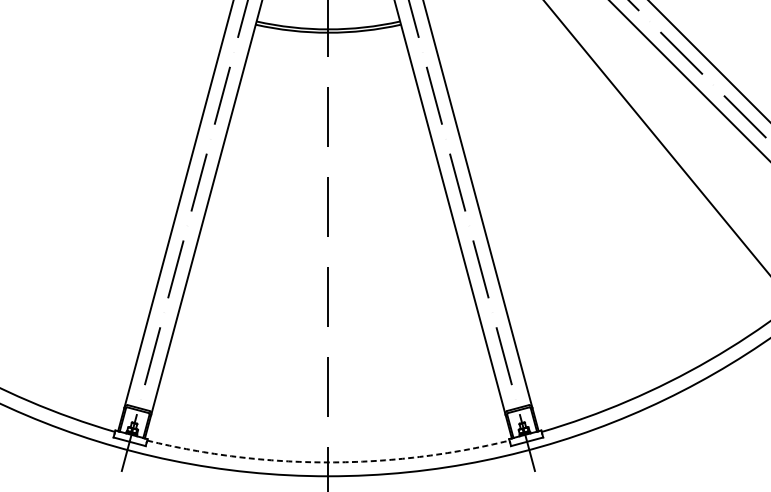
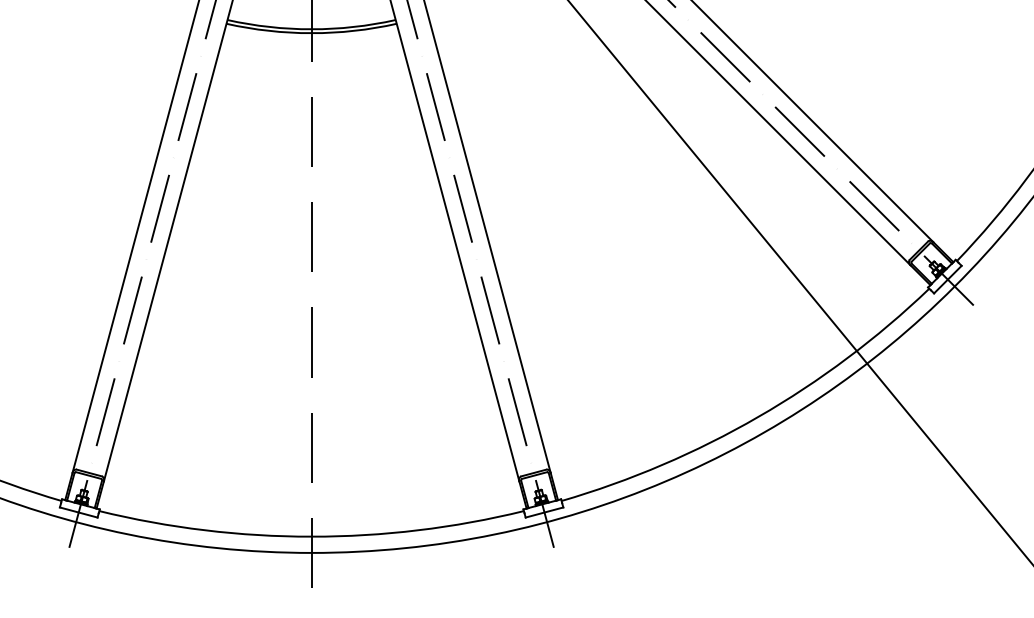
arc: (328, 462) -> (311, 536), dashed -> solid

